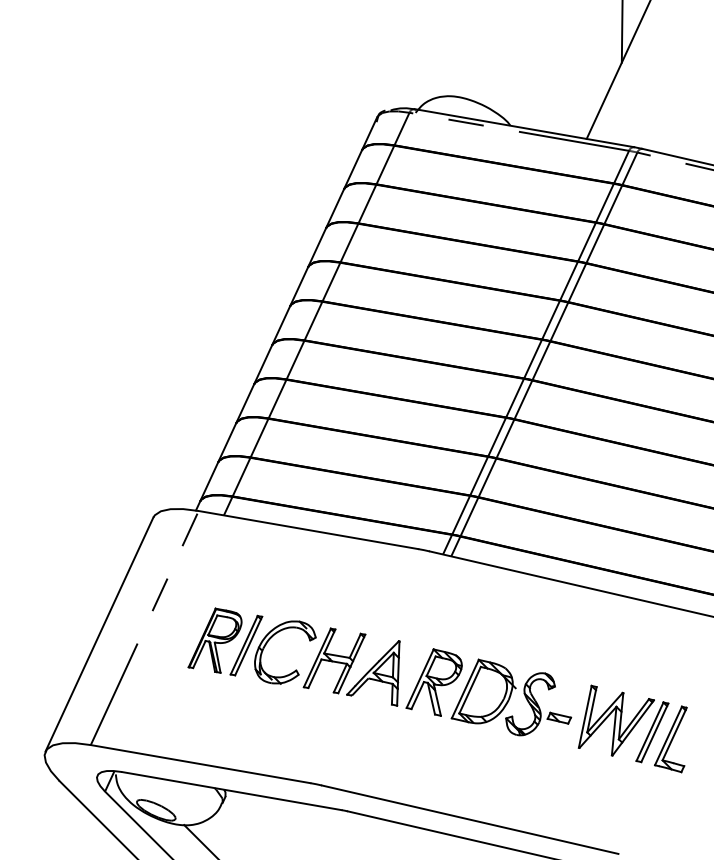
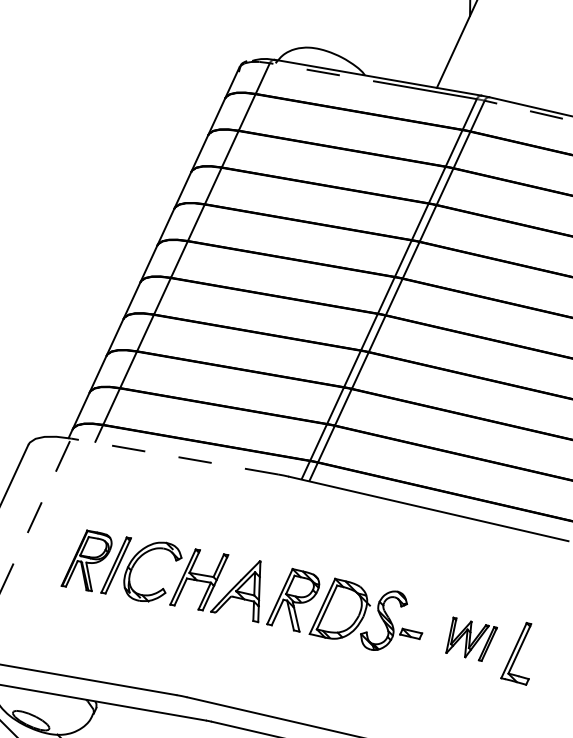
line: (307, 529) -> (173, 456), solid -> dashed
part: (623, 723) -> (471, 638), size x0.6

